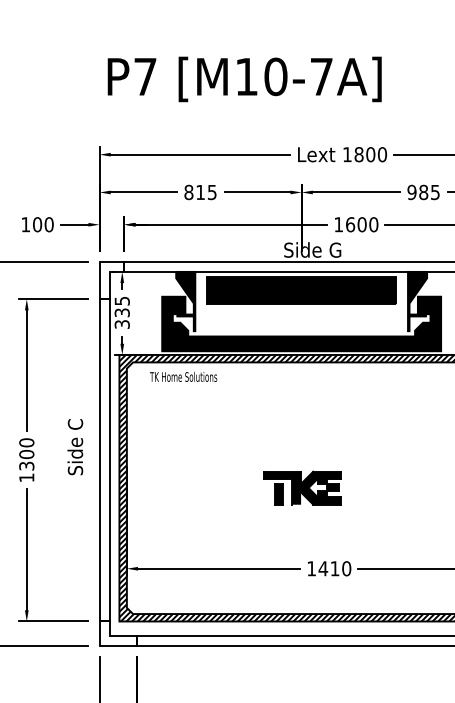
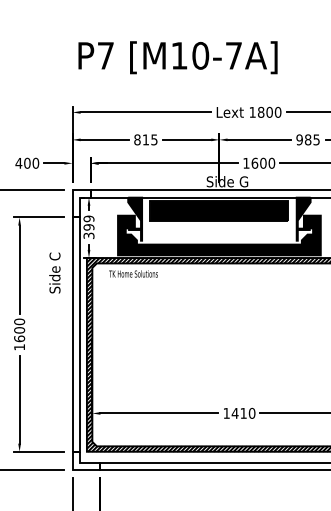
text: (25, 224) -> (18, 163), 100 -> 400
text: (121, 306) -> (88, 222), 335 -> 399
text: (74, 446) -> (54, 272), moved
text: (26, 465) -> (19, 338), 1300 -> 1600
part: (301, 487) -> (219, 354), removed

